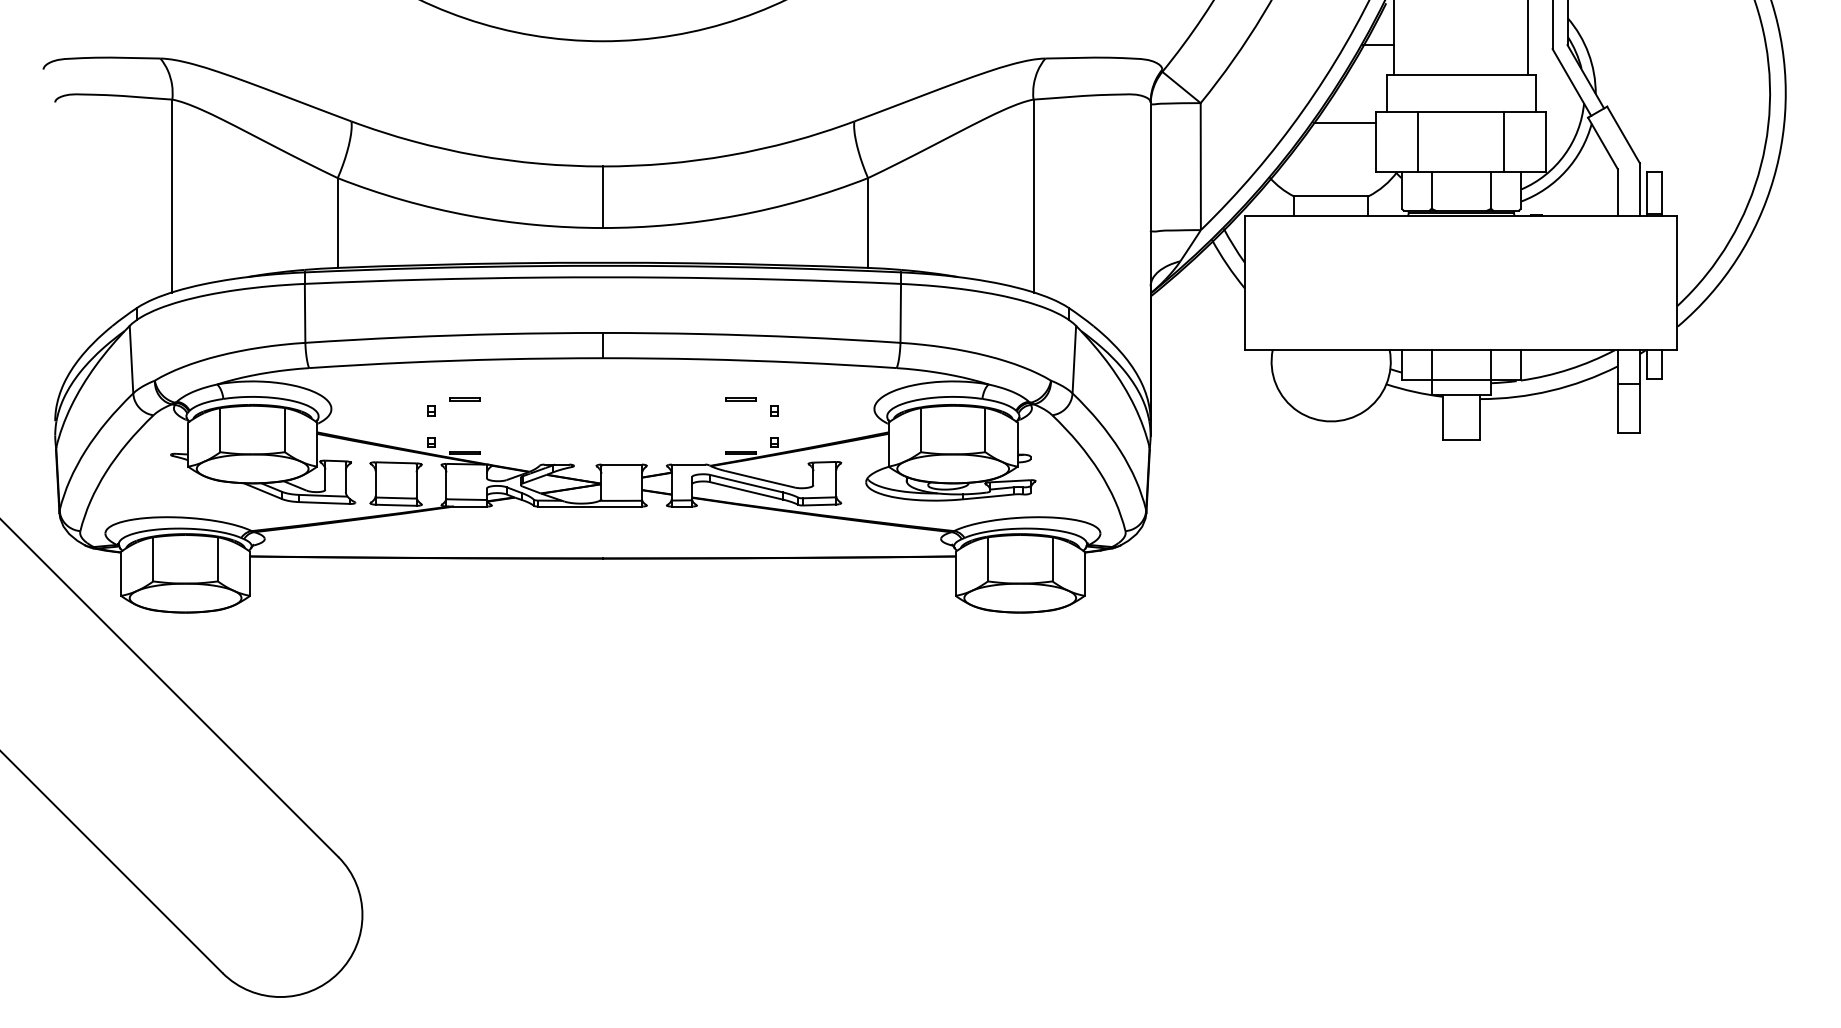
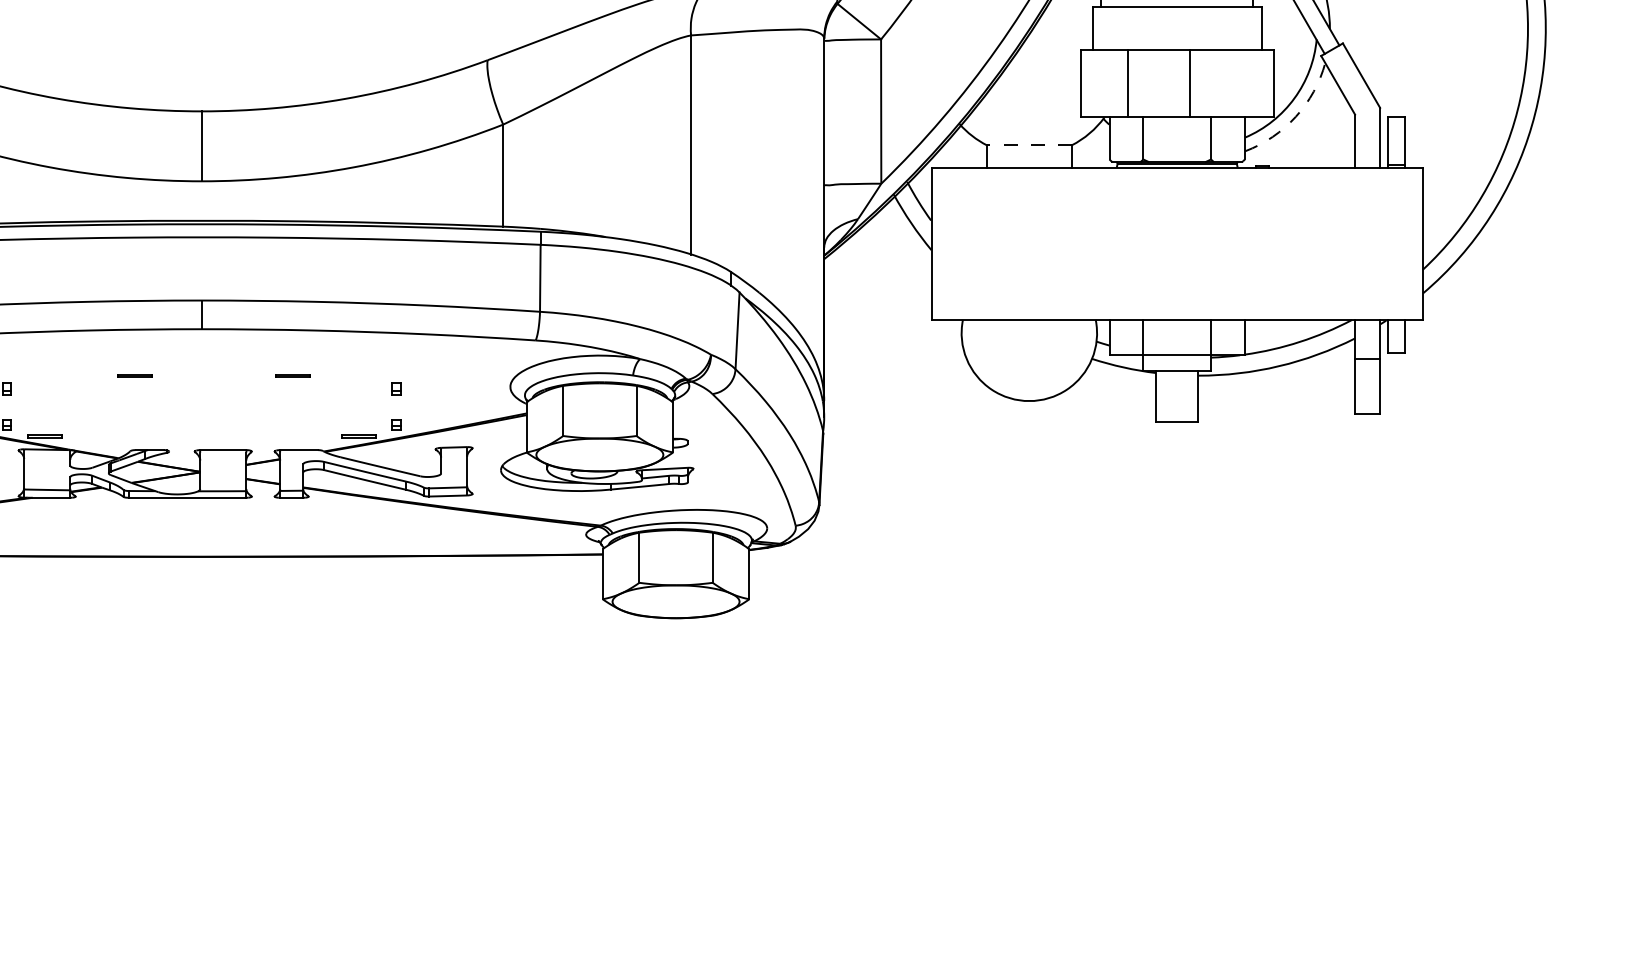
line: (1344, 123) -> (1044, 62), removed
line: (1504, 141) -> (1189, 83), moved
arc: (1565, 171) -> (1295, 117), solid -> dashed
line: (1330, 196) -> (1028, 145), solid -> dashed
line: (464, 398) -> (134, 375), moved
line: (740, 398) -> (292, 375), moved

